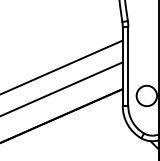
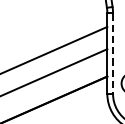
line: (128, 67) -> (113, 54), solid -> dashed

